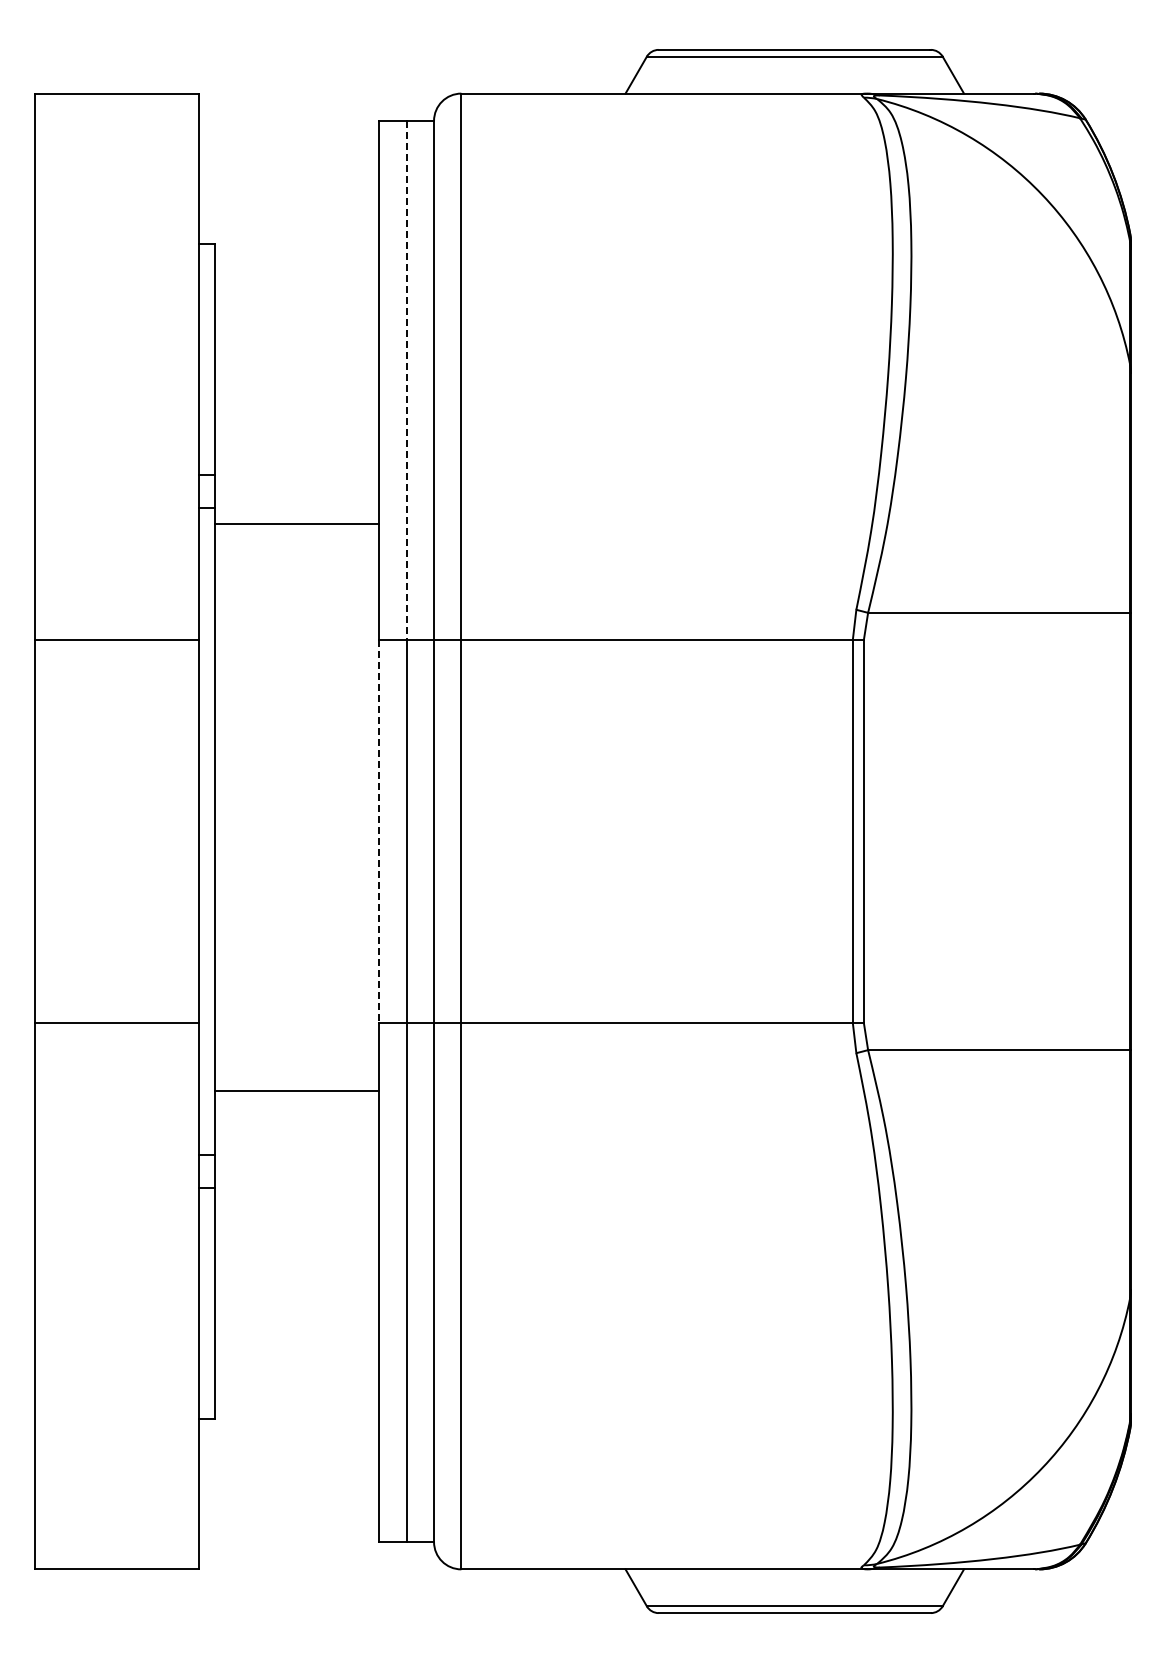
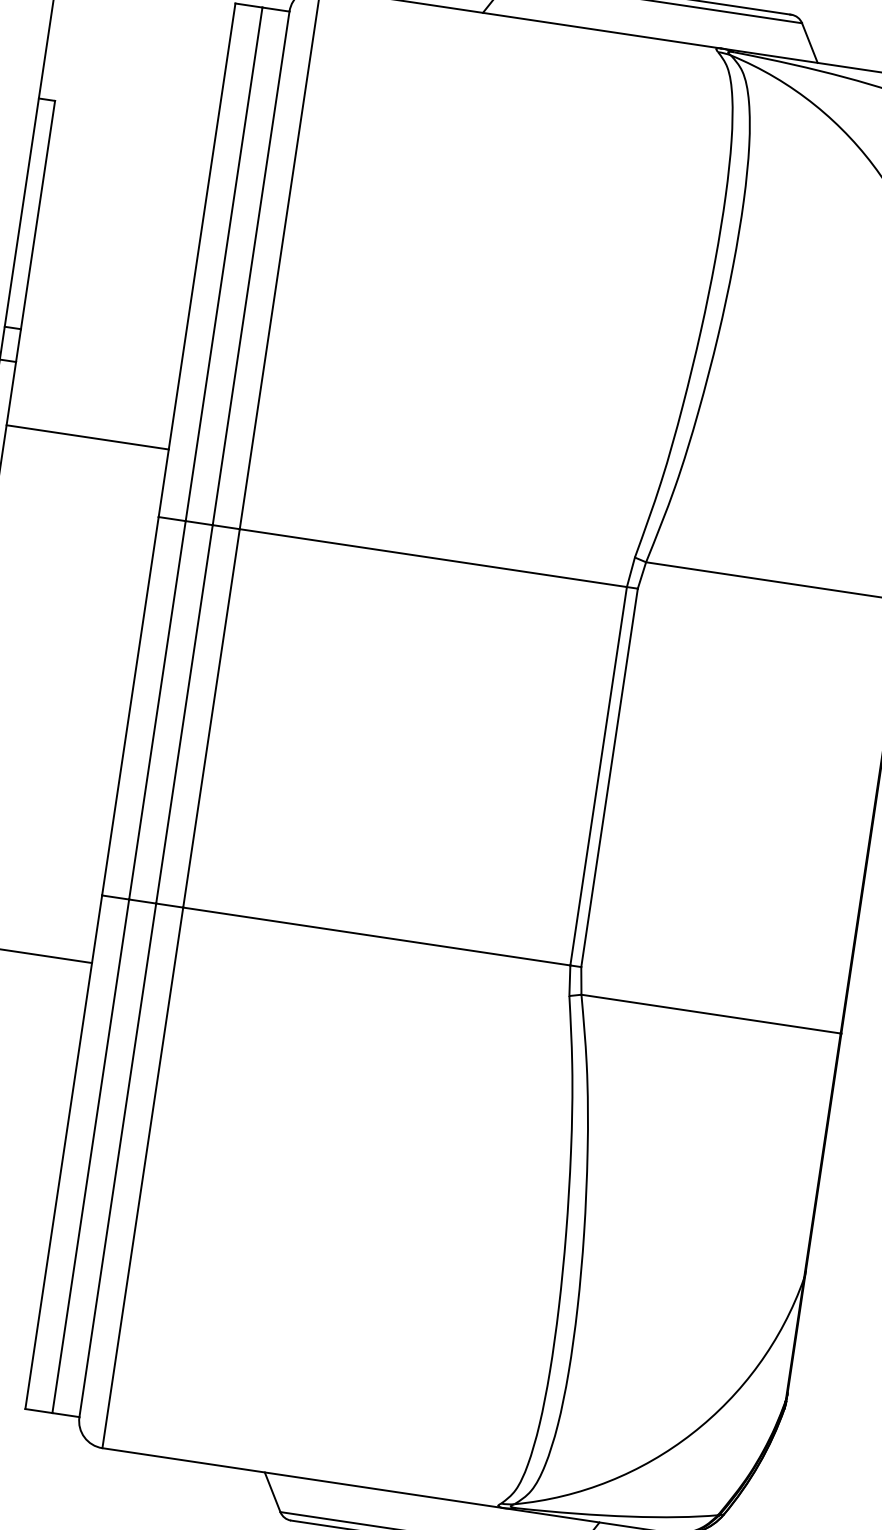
line: (406, 380) -> (223, 264), dashed -> solid
line: (297, 523) -> (87, 437), moved
line: (379, 832) -> (130, 707), dashed -> solid

